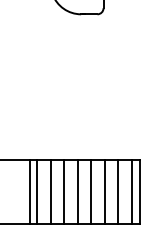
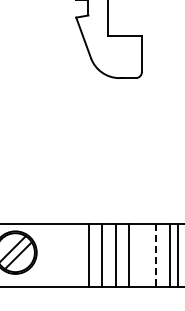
line: (30, 191) -> (68, 255), removed
line: (36, 191) -> (74, 255), removed
line: (105, 191) -> (143, 255), removed
line: (118, 191) -> (156, 255), solid -> dashed

